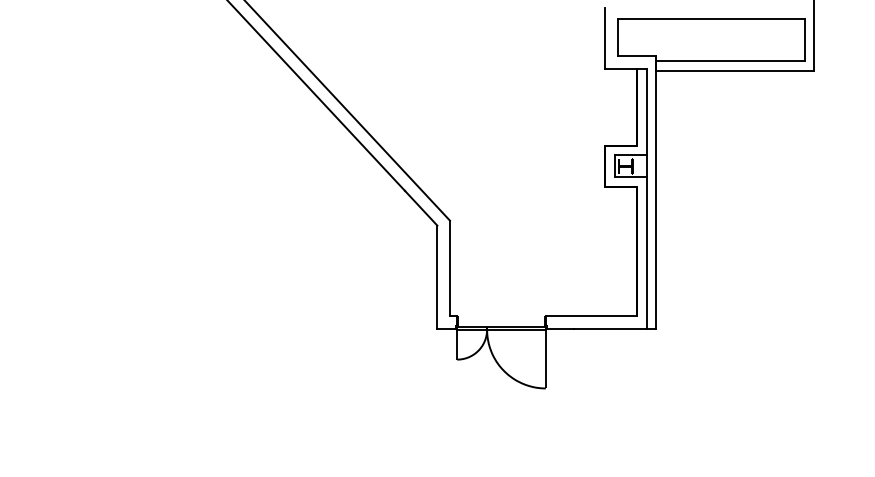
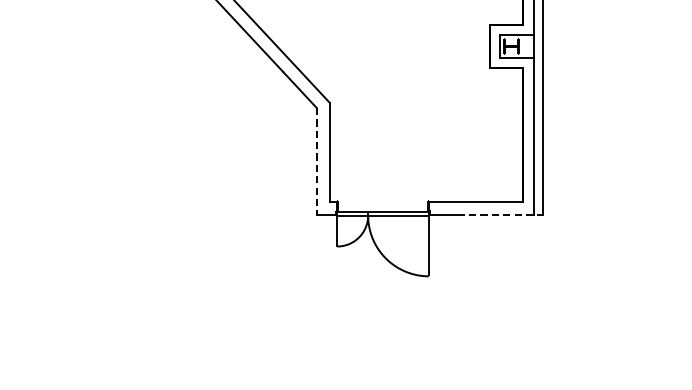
line: (437, 277) -> (316, 161), solid -> dashed
line: (614, 328) -> (499, 214), solid -> dashed

